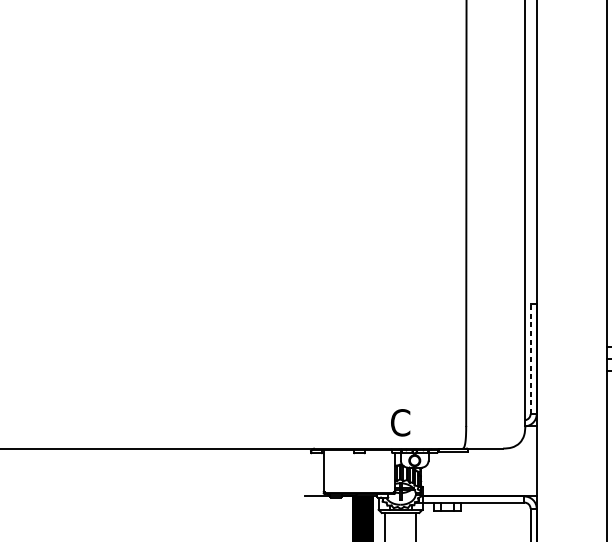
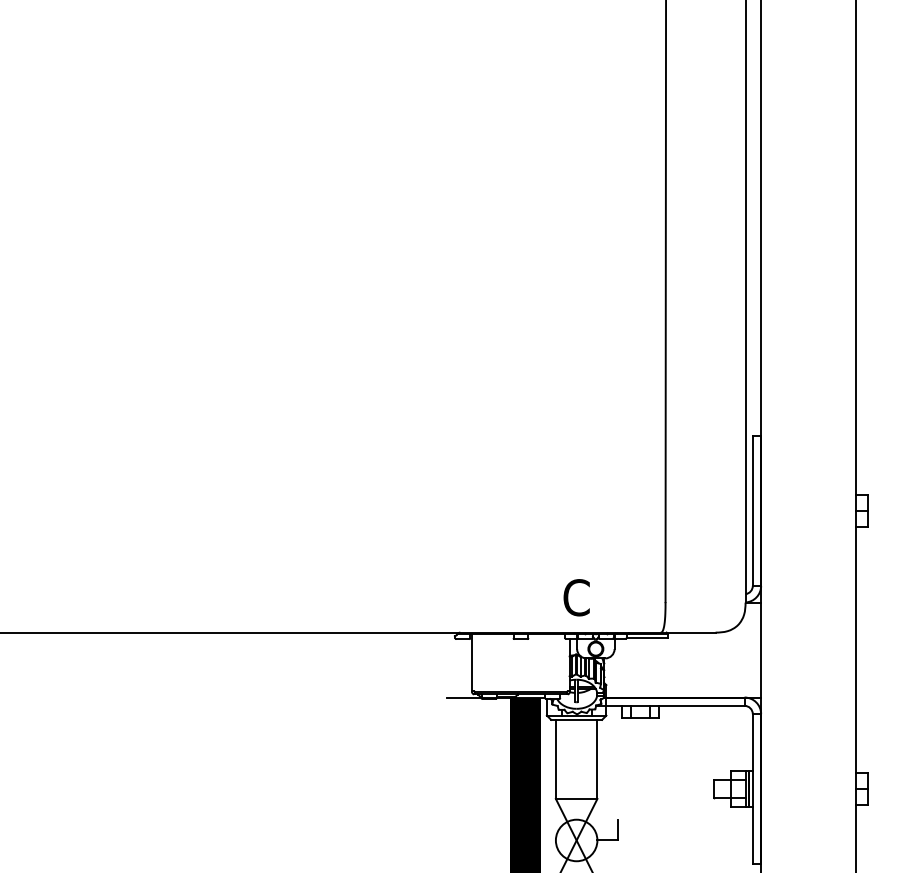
line: (530, 359) -> (752, 511), dashed -> solid

